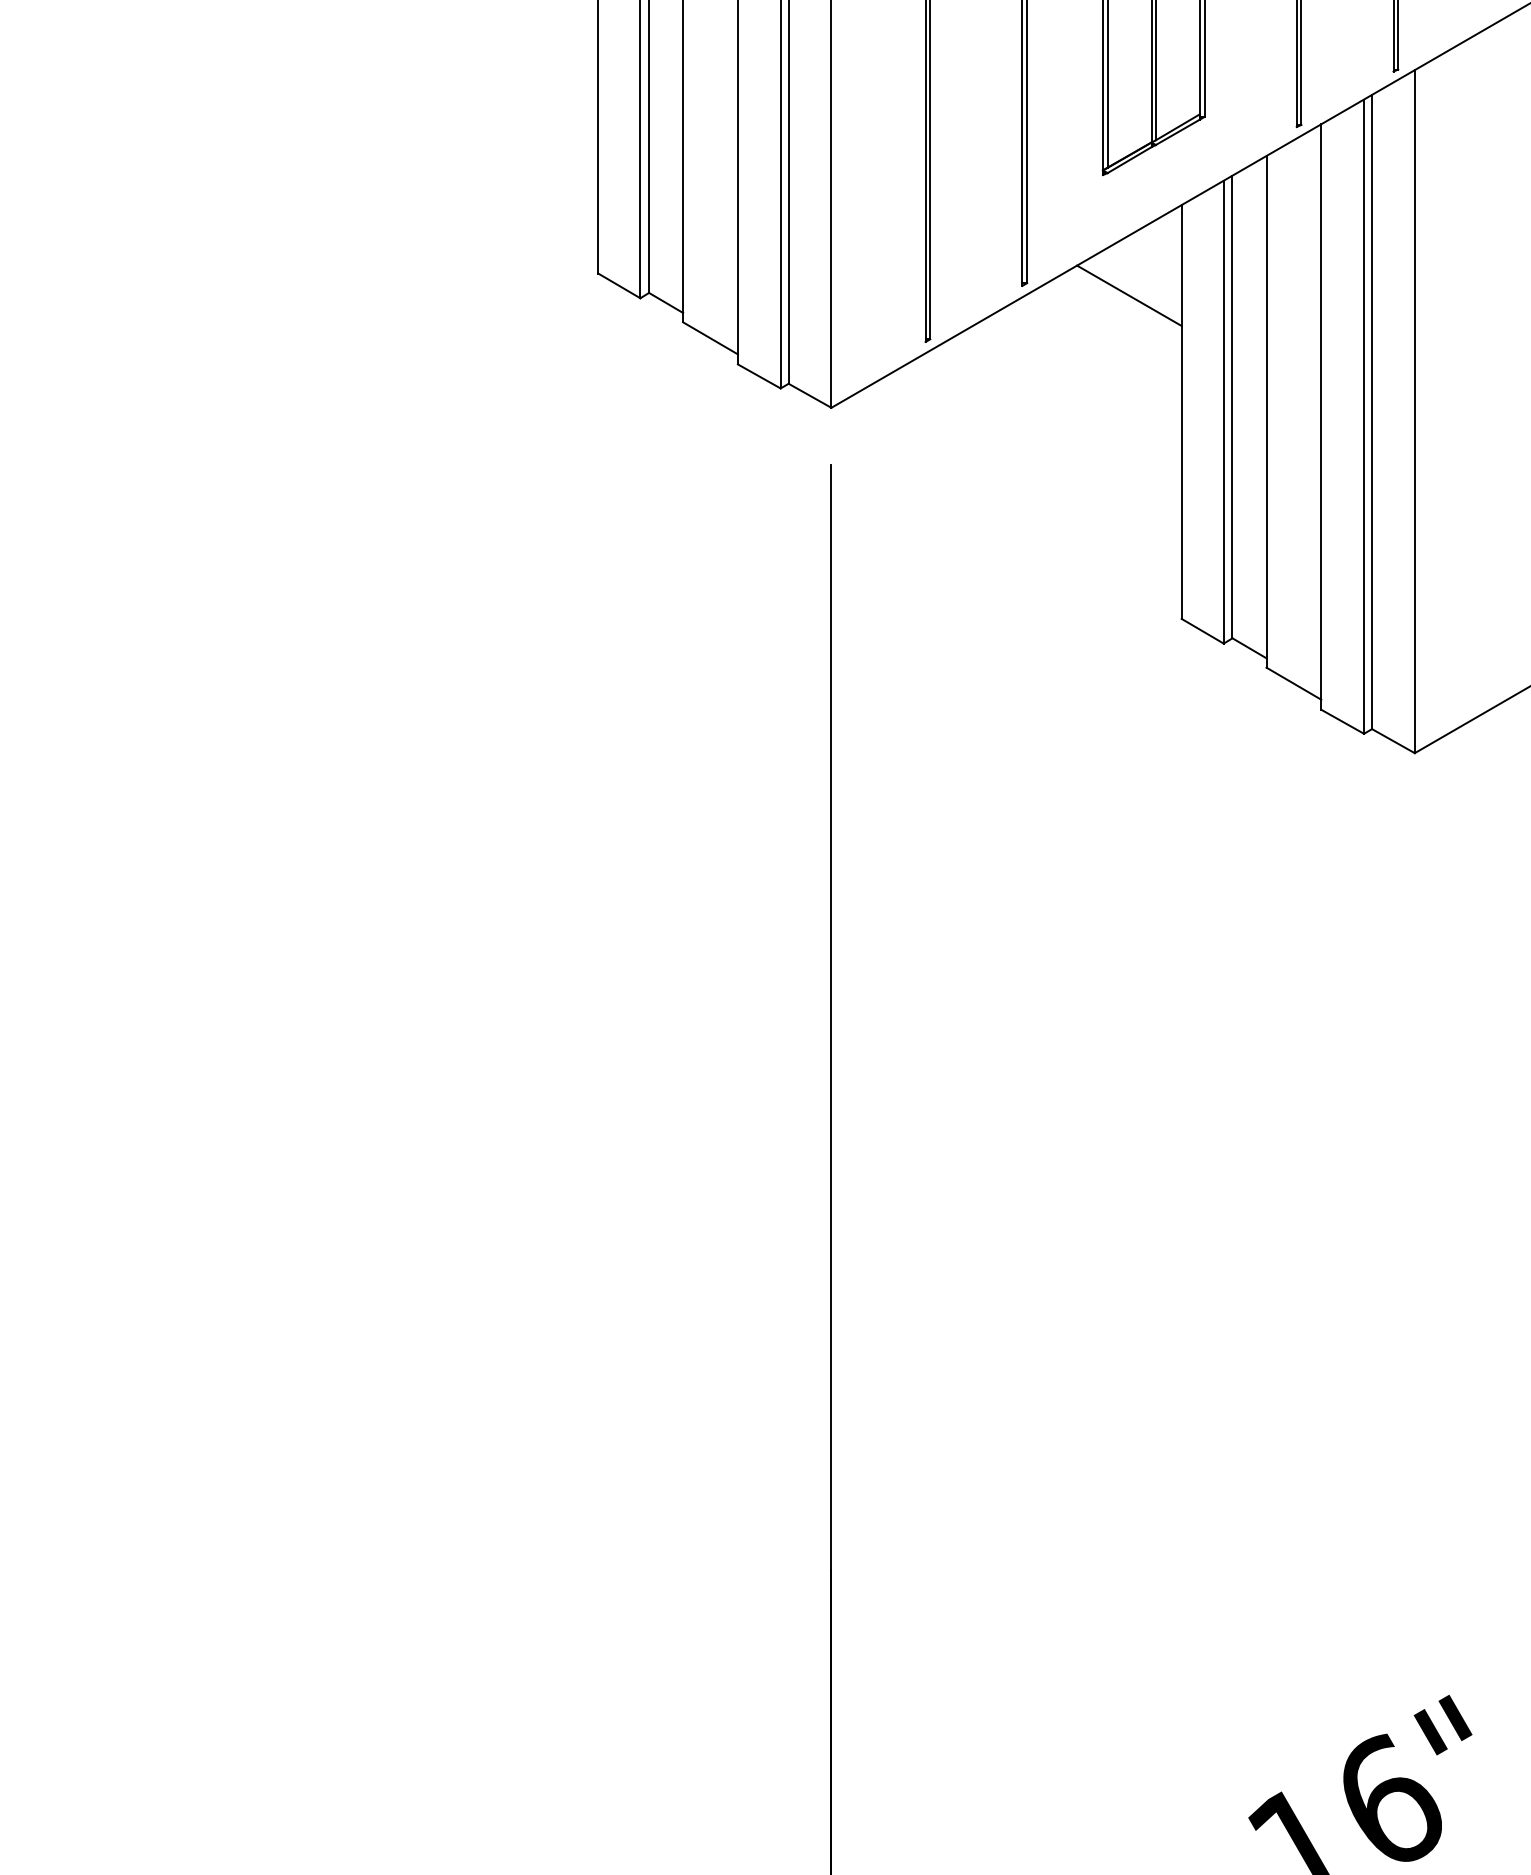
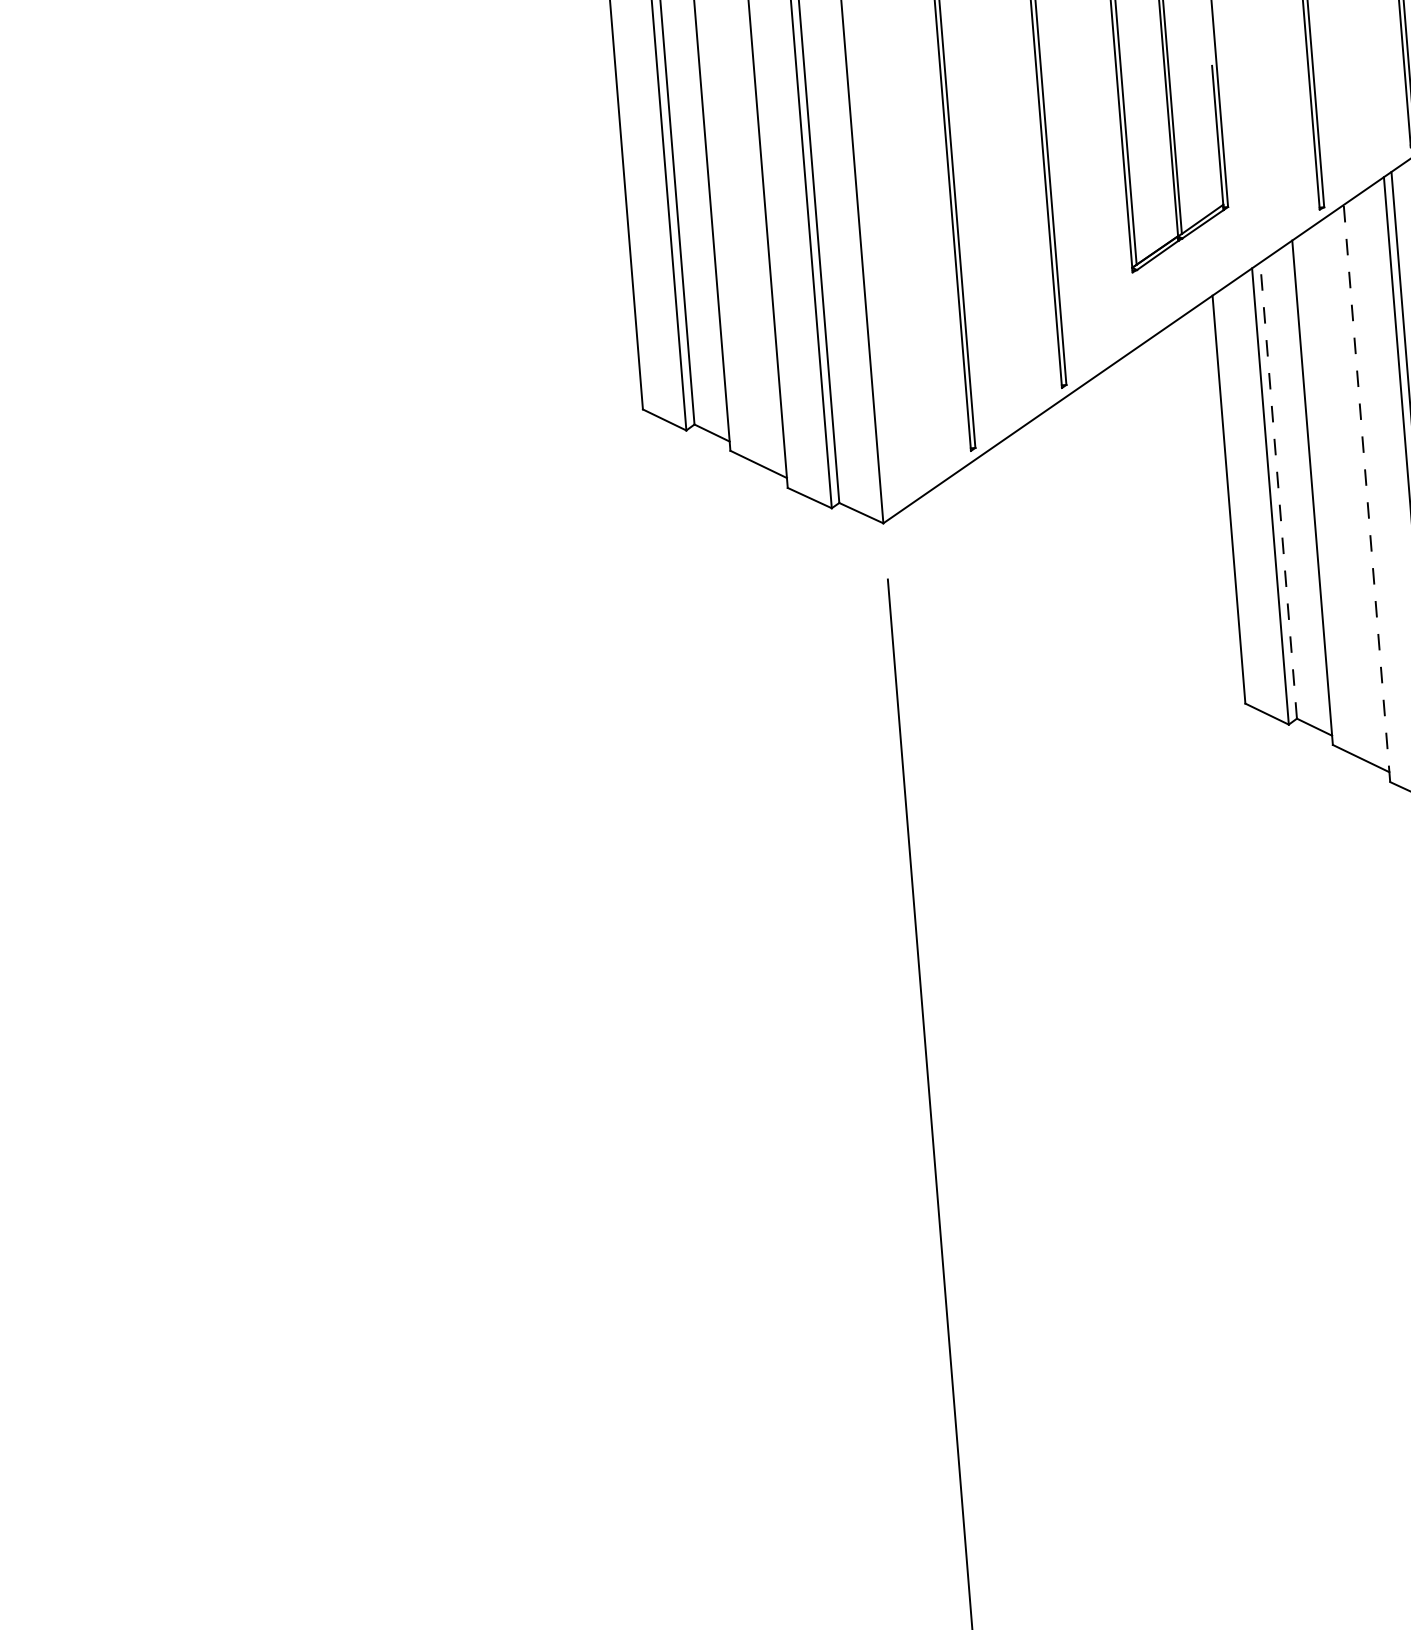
line: (1129, 295) -> (1168, 388), removed
line: (1232, 406) -> (1278, 490), solid -> dashed
line: (1321, 417) -> (1367, 493), solid -> dashed

